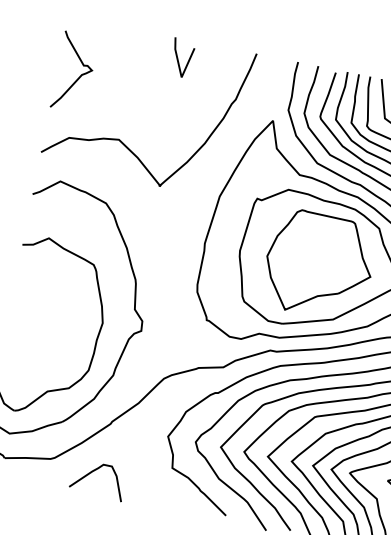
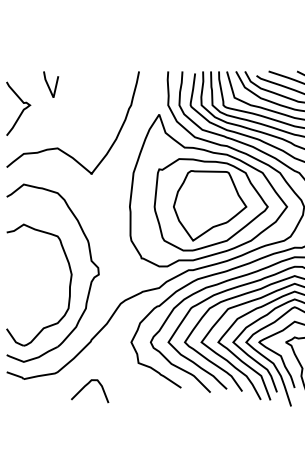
line: (179, 58) -> (49, 85), moved
curve: (94, 472) -> (86, 386), moved

